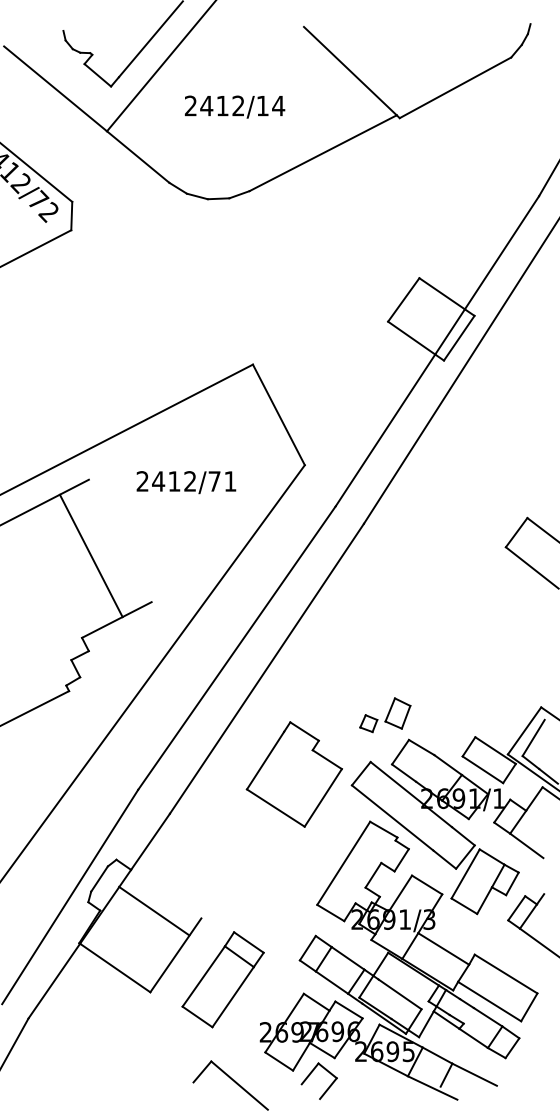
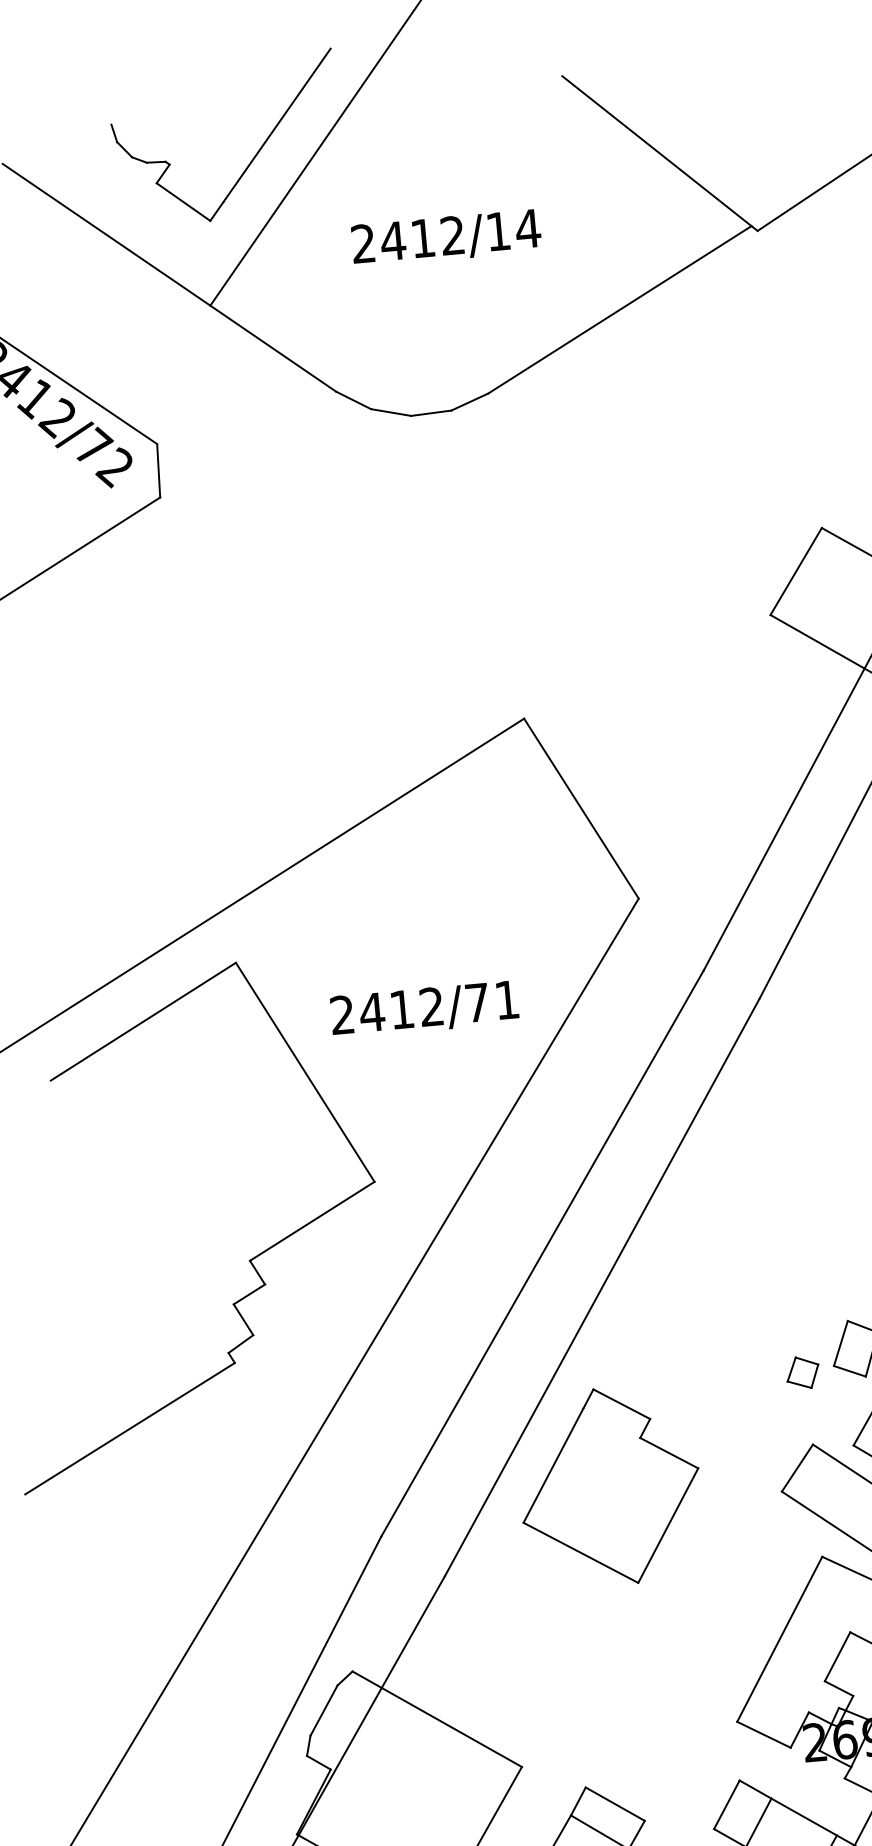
text: (186, 482) -> (424, 1009), moved
line: (90, 555) -> (303, 1071), moved
part: (293, 774) -> (608, 1486), moved
line: (154, 910) -> (452, 1726), moved

